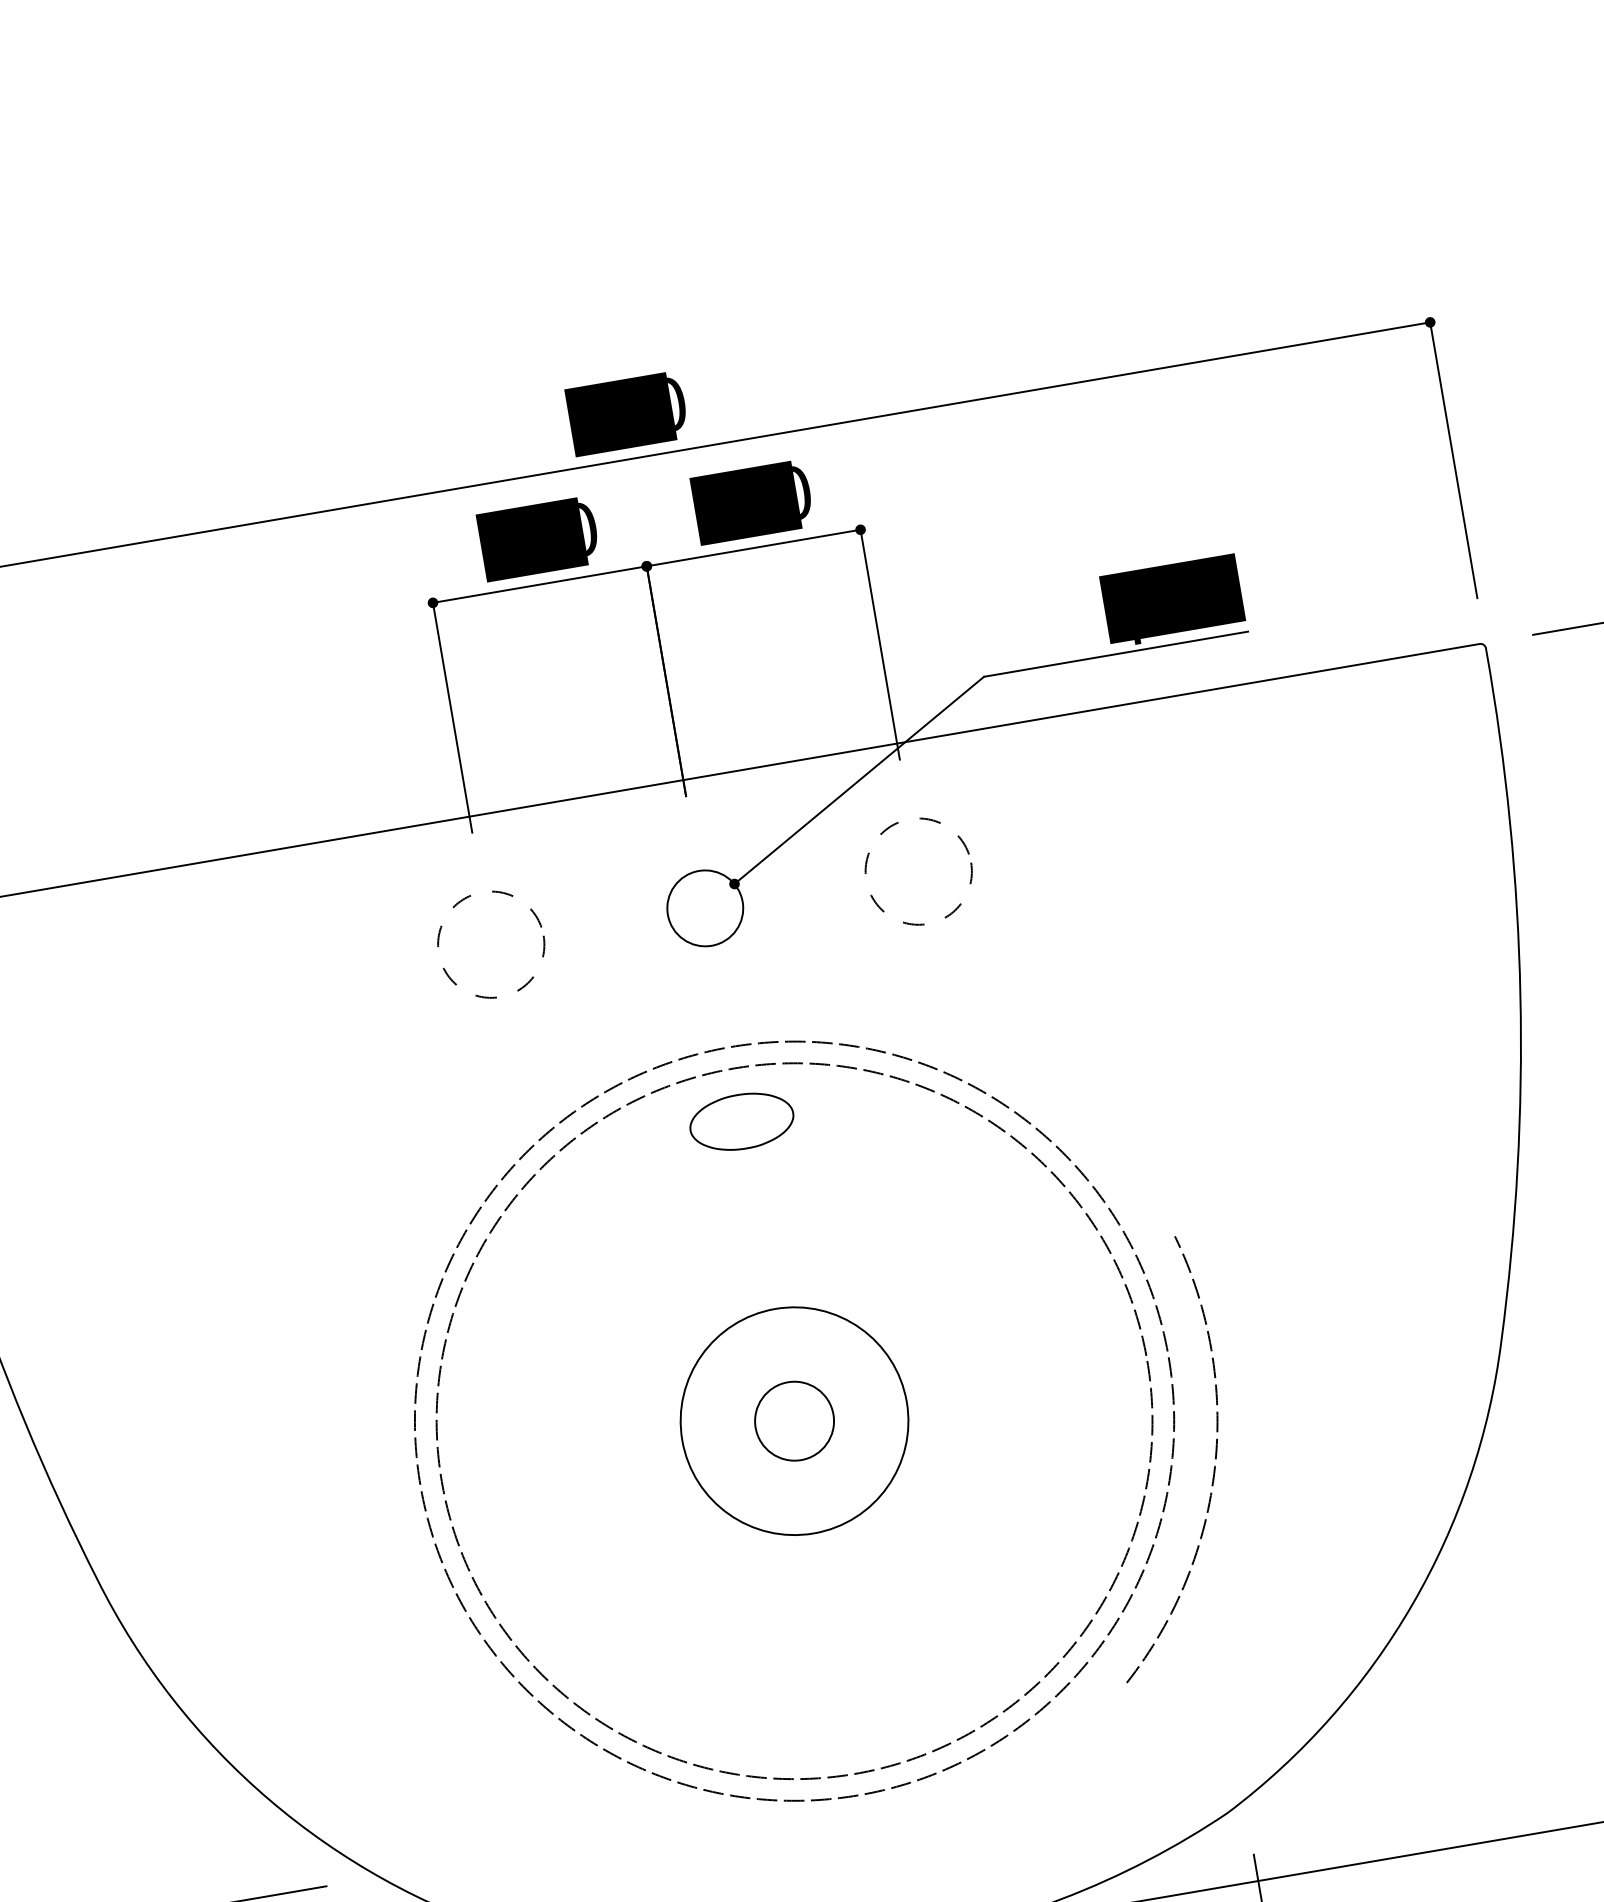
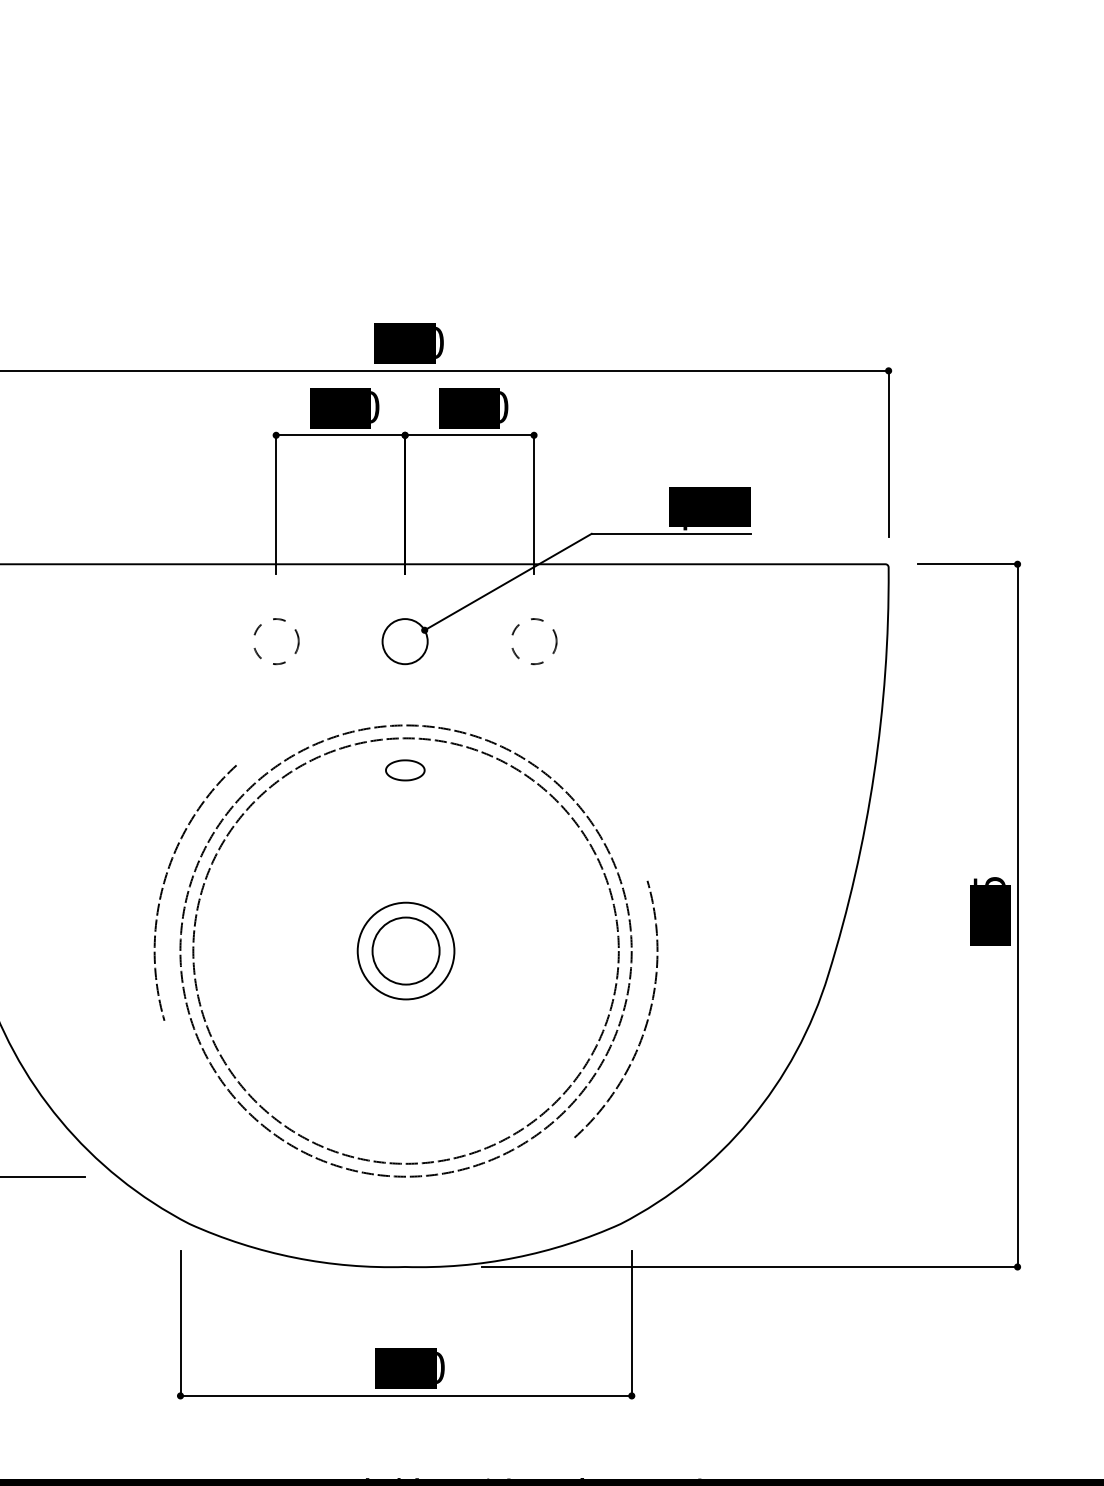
circle: (919, 871) -> (534, 641), size x0.71
circle: (491, 944) -> (276, 641), size x0.71
part: (742, 1121) -> (405, 770), size x0.62
arc: (376, 1375) -> (165, 882), added
circle: (793, 1420) -> (405, 950), size x0.71
circle: (793, 1420) -> (405, 950), size x1.43

